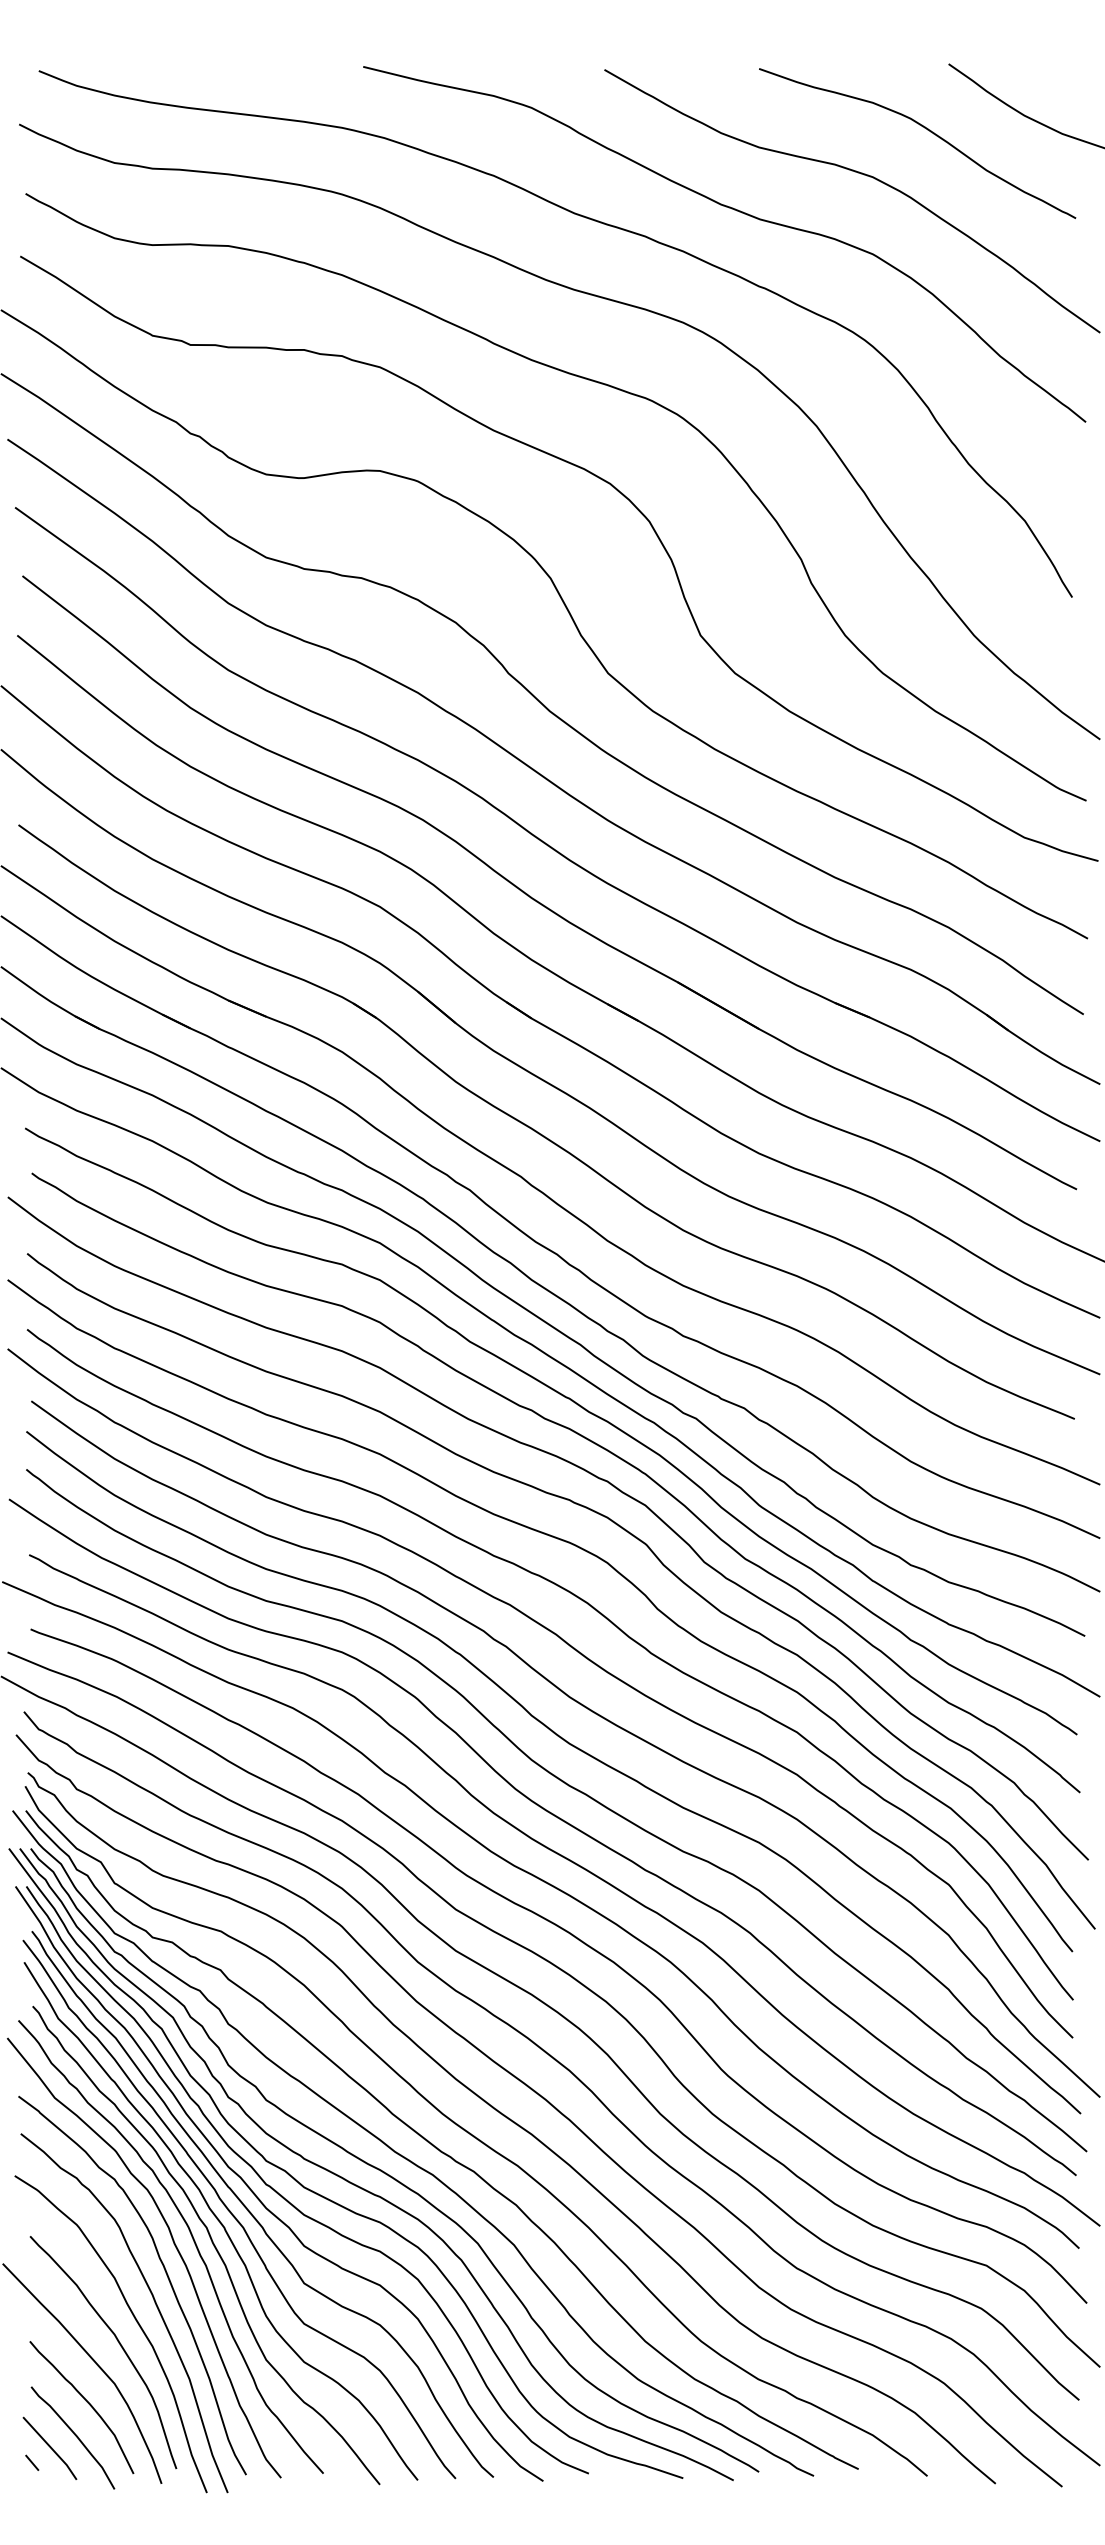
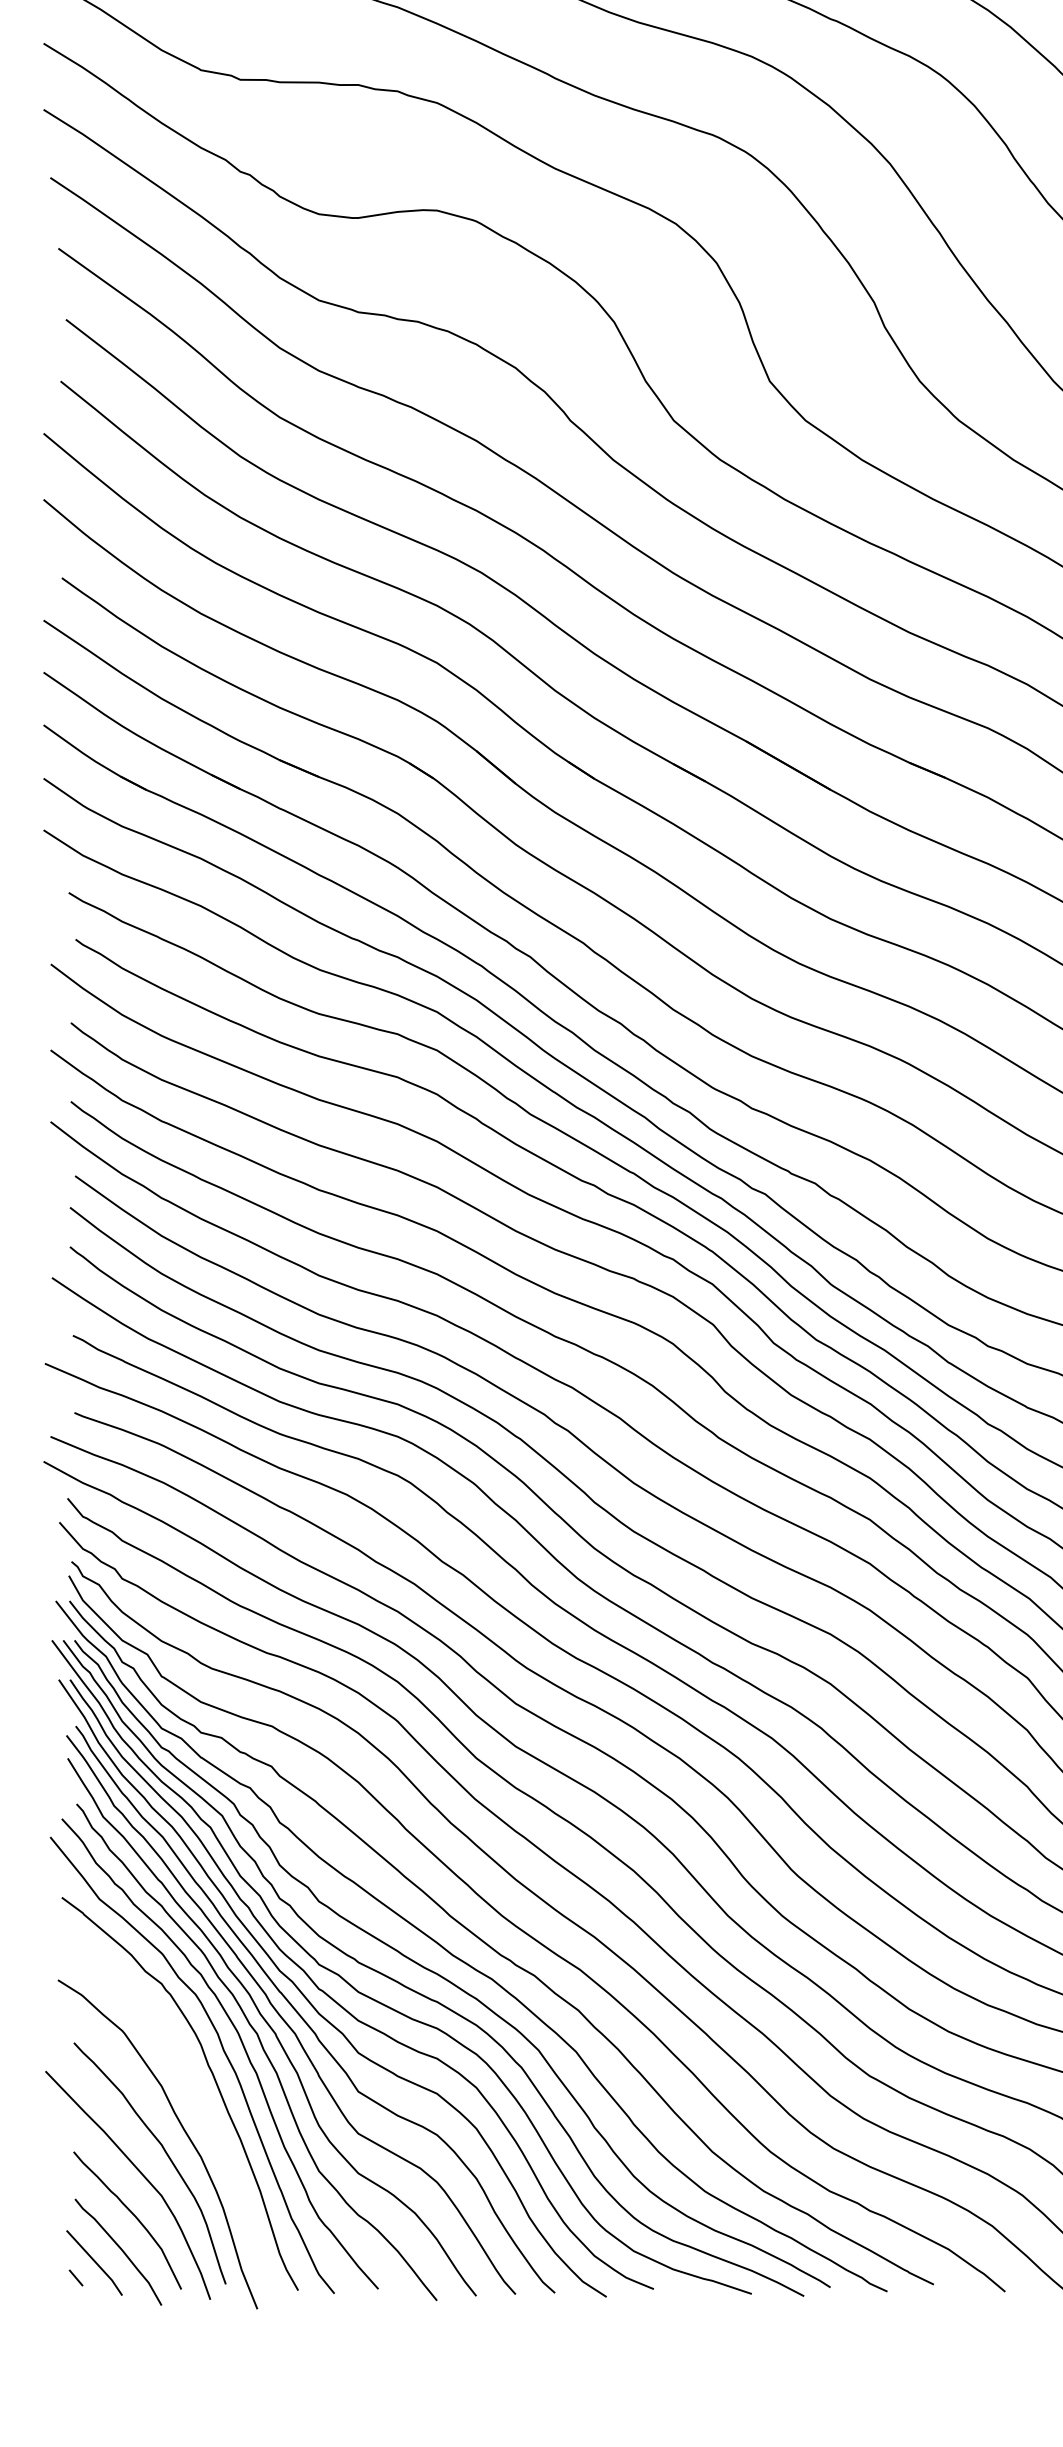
curve: (154, 2303) -> (203, 2112), removed

